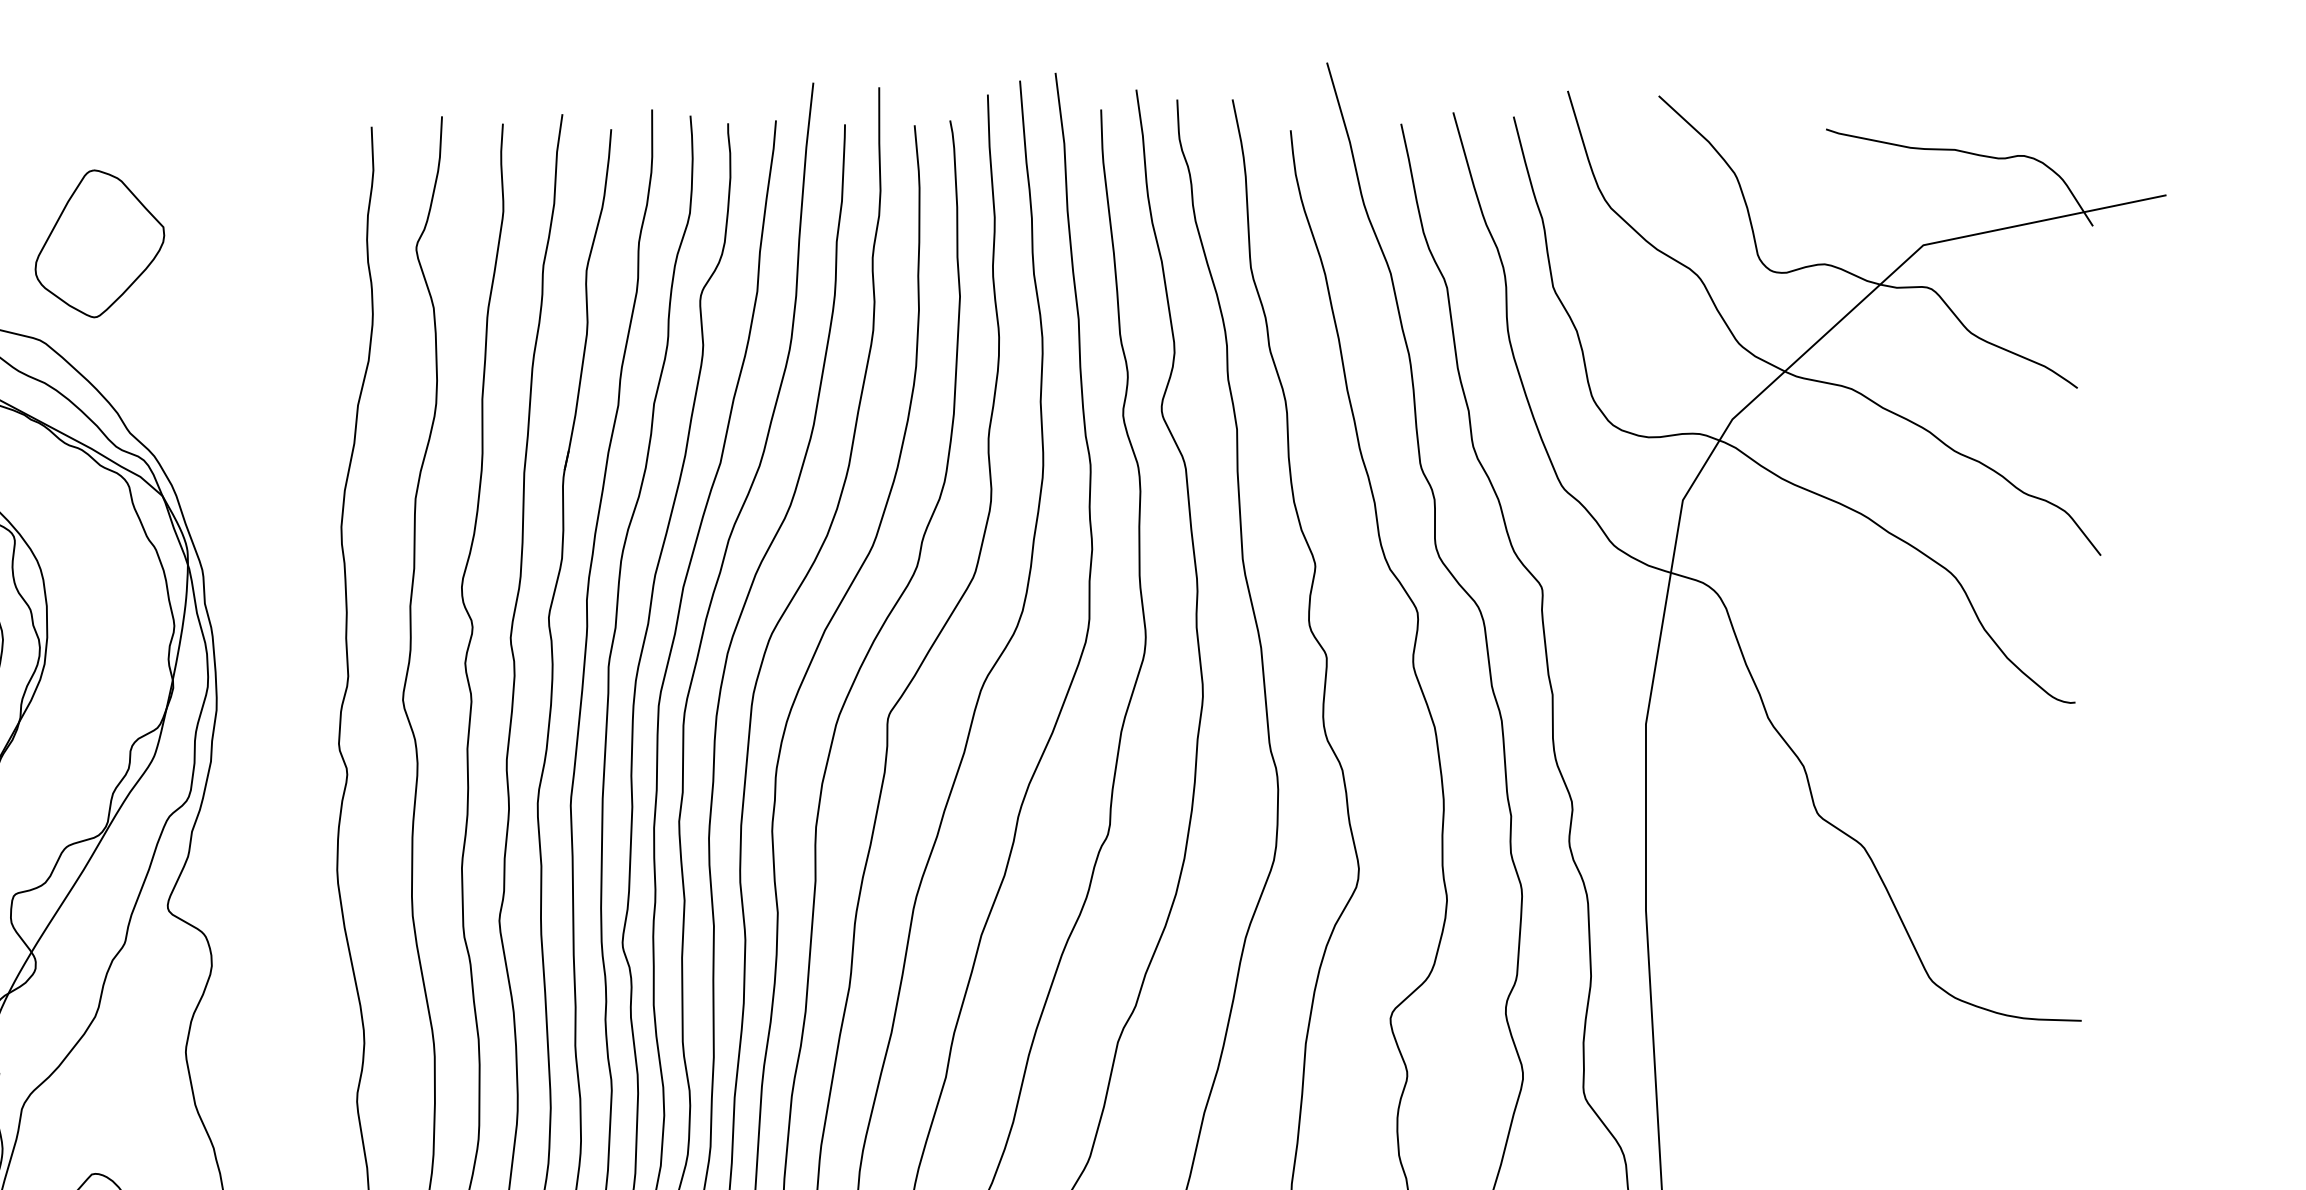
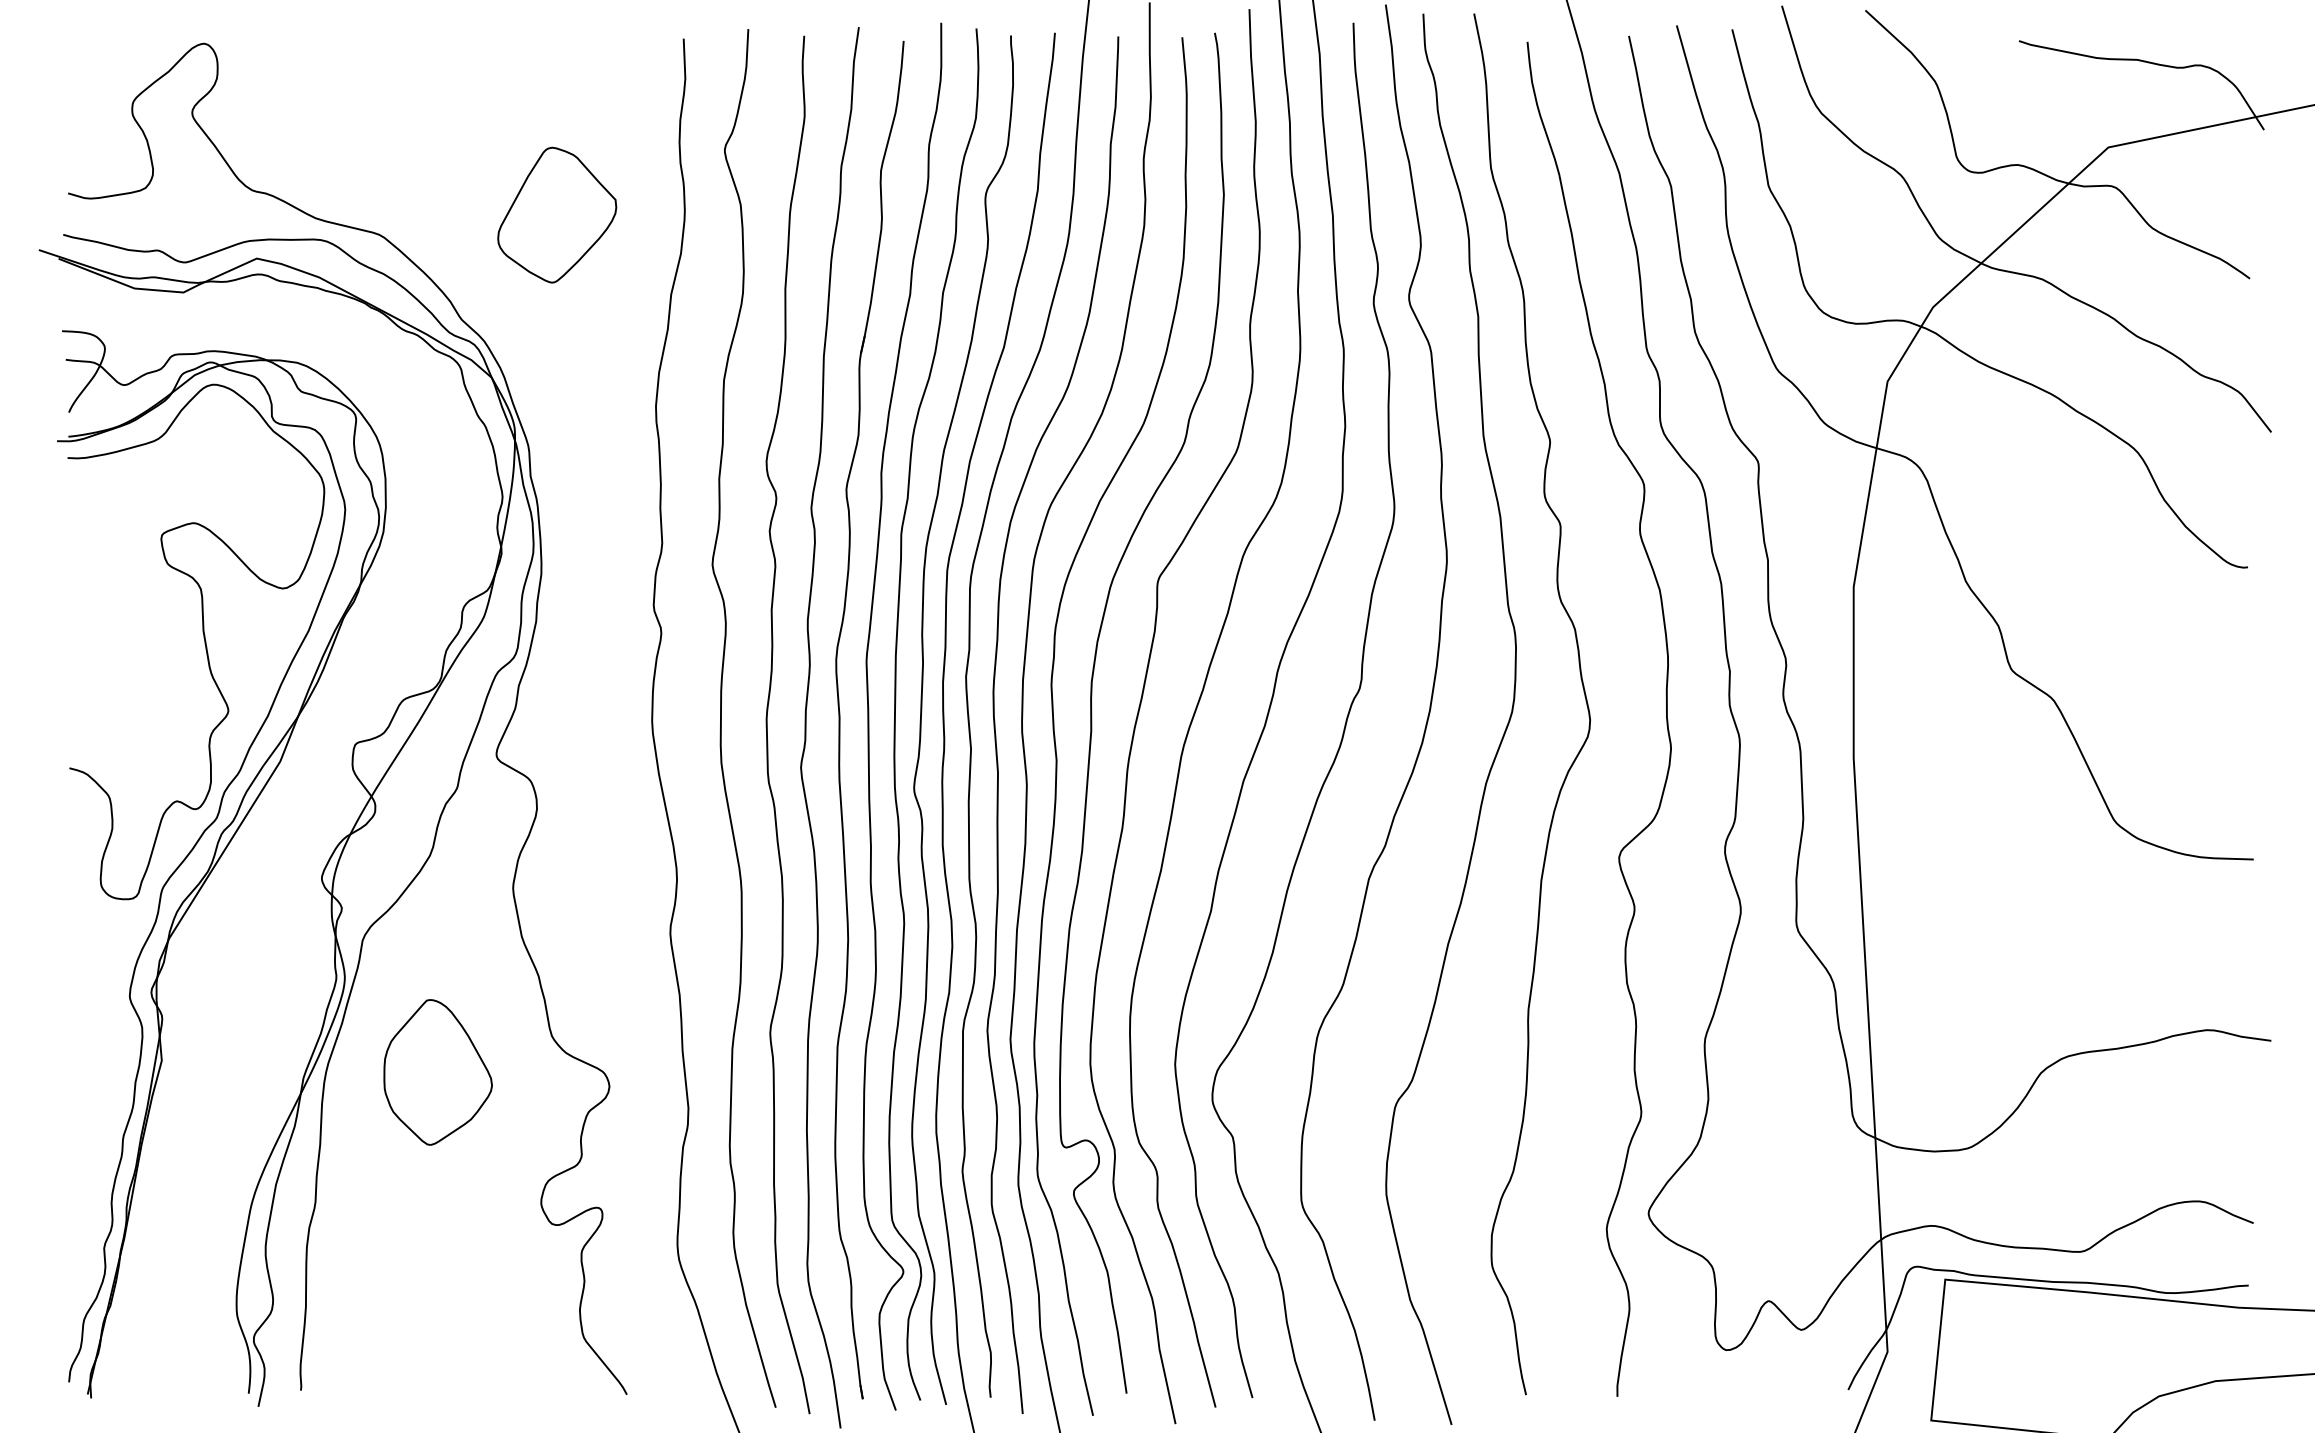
part: (100, 243) -> (557, 214), moved

